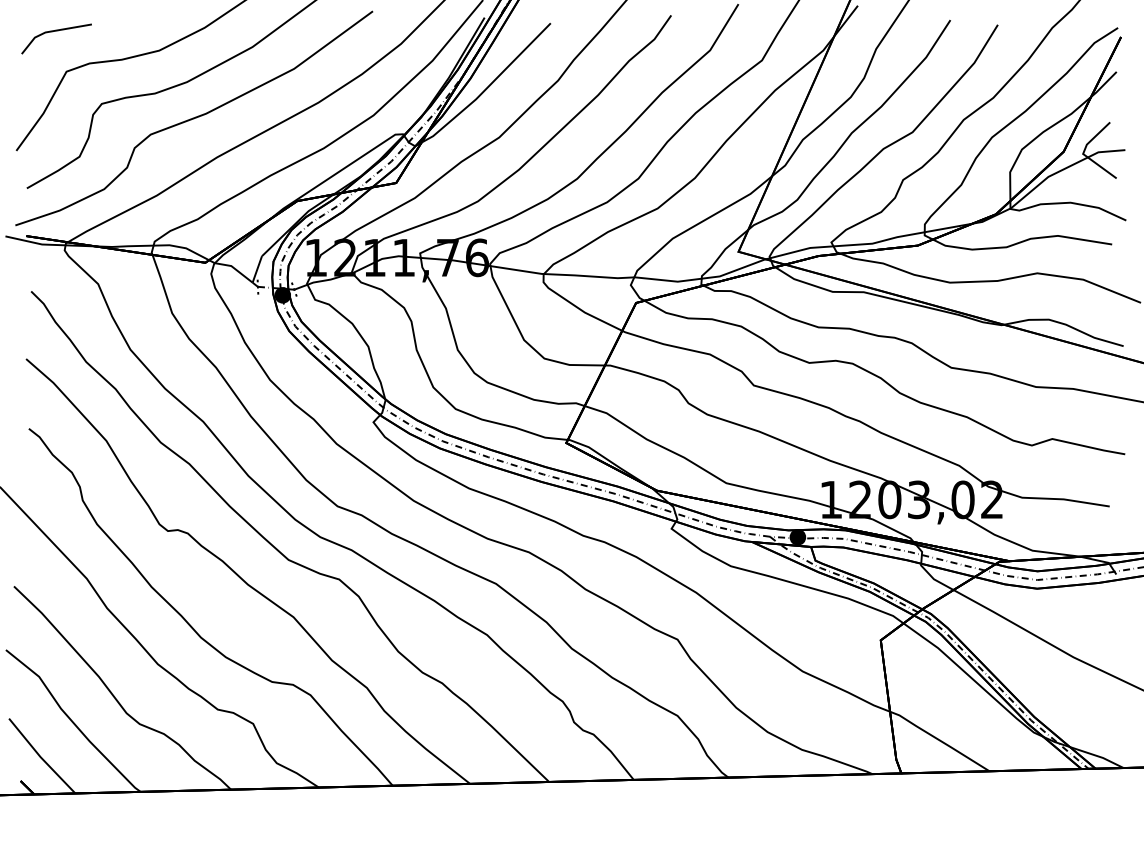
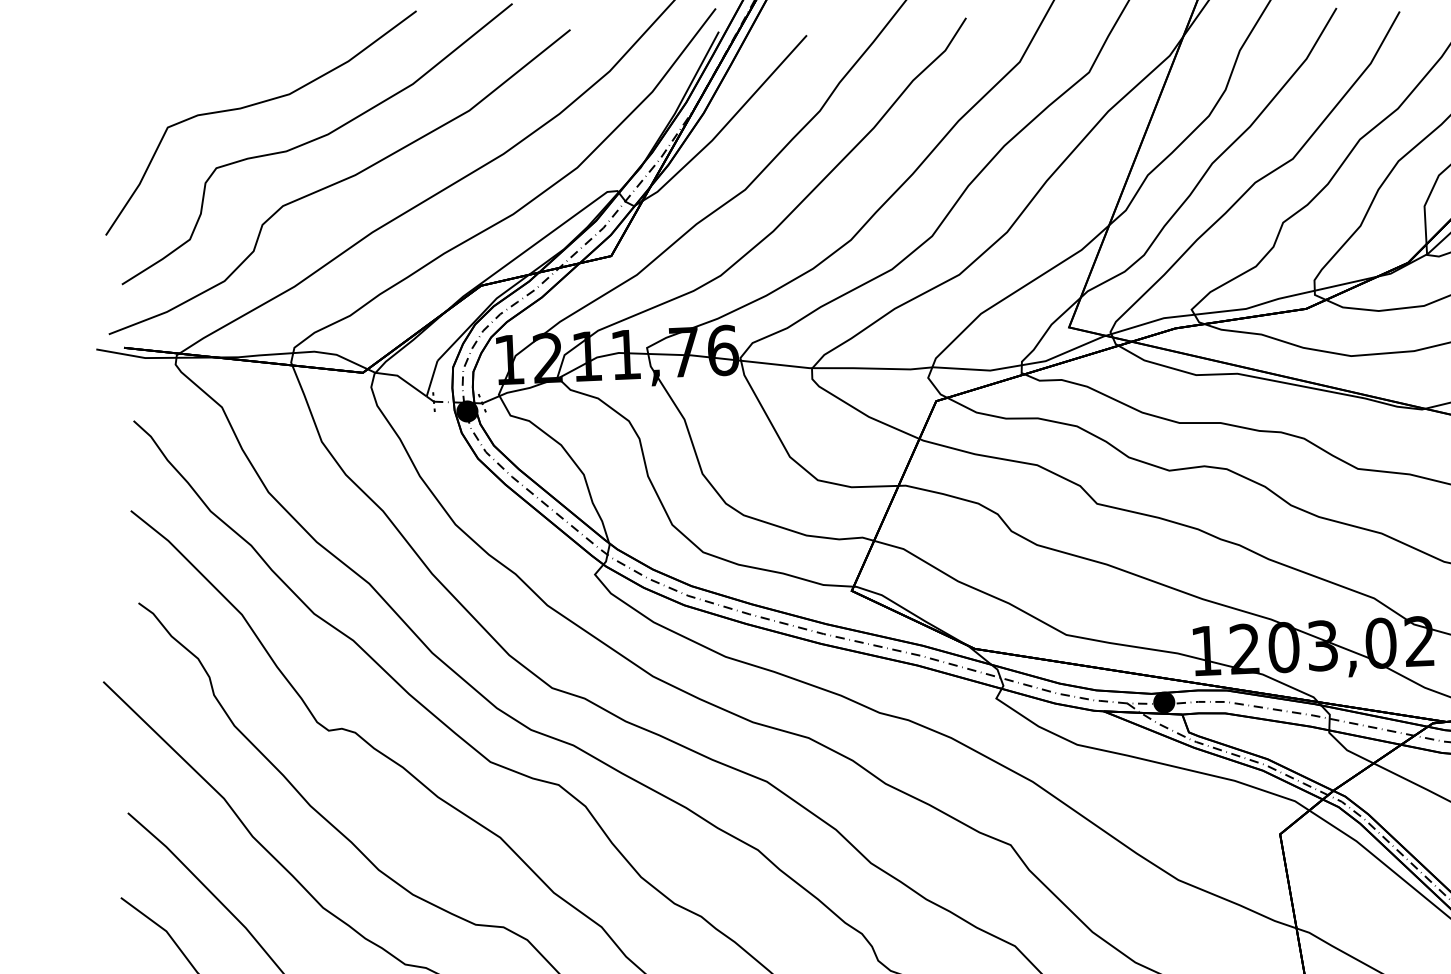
line: (56, 31) -> (152, 74), removed

